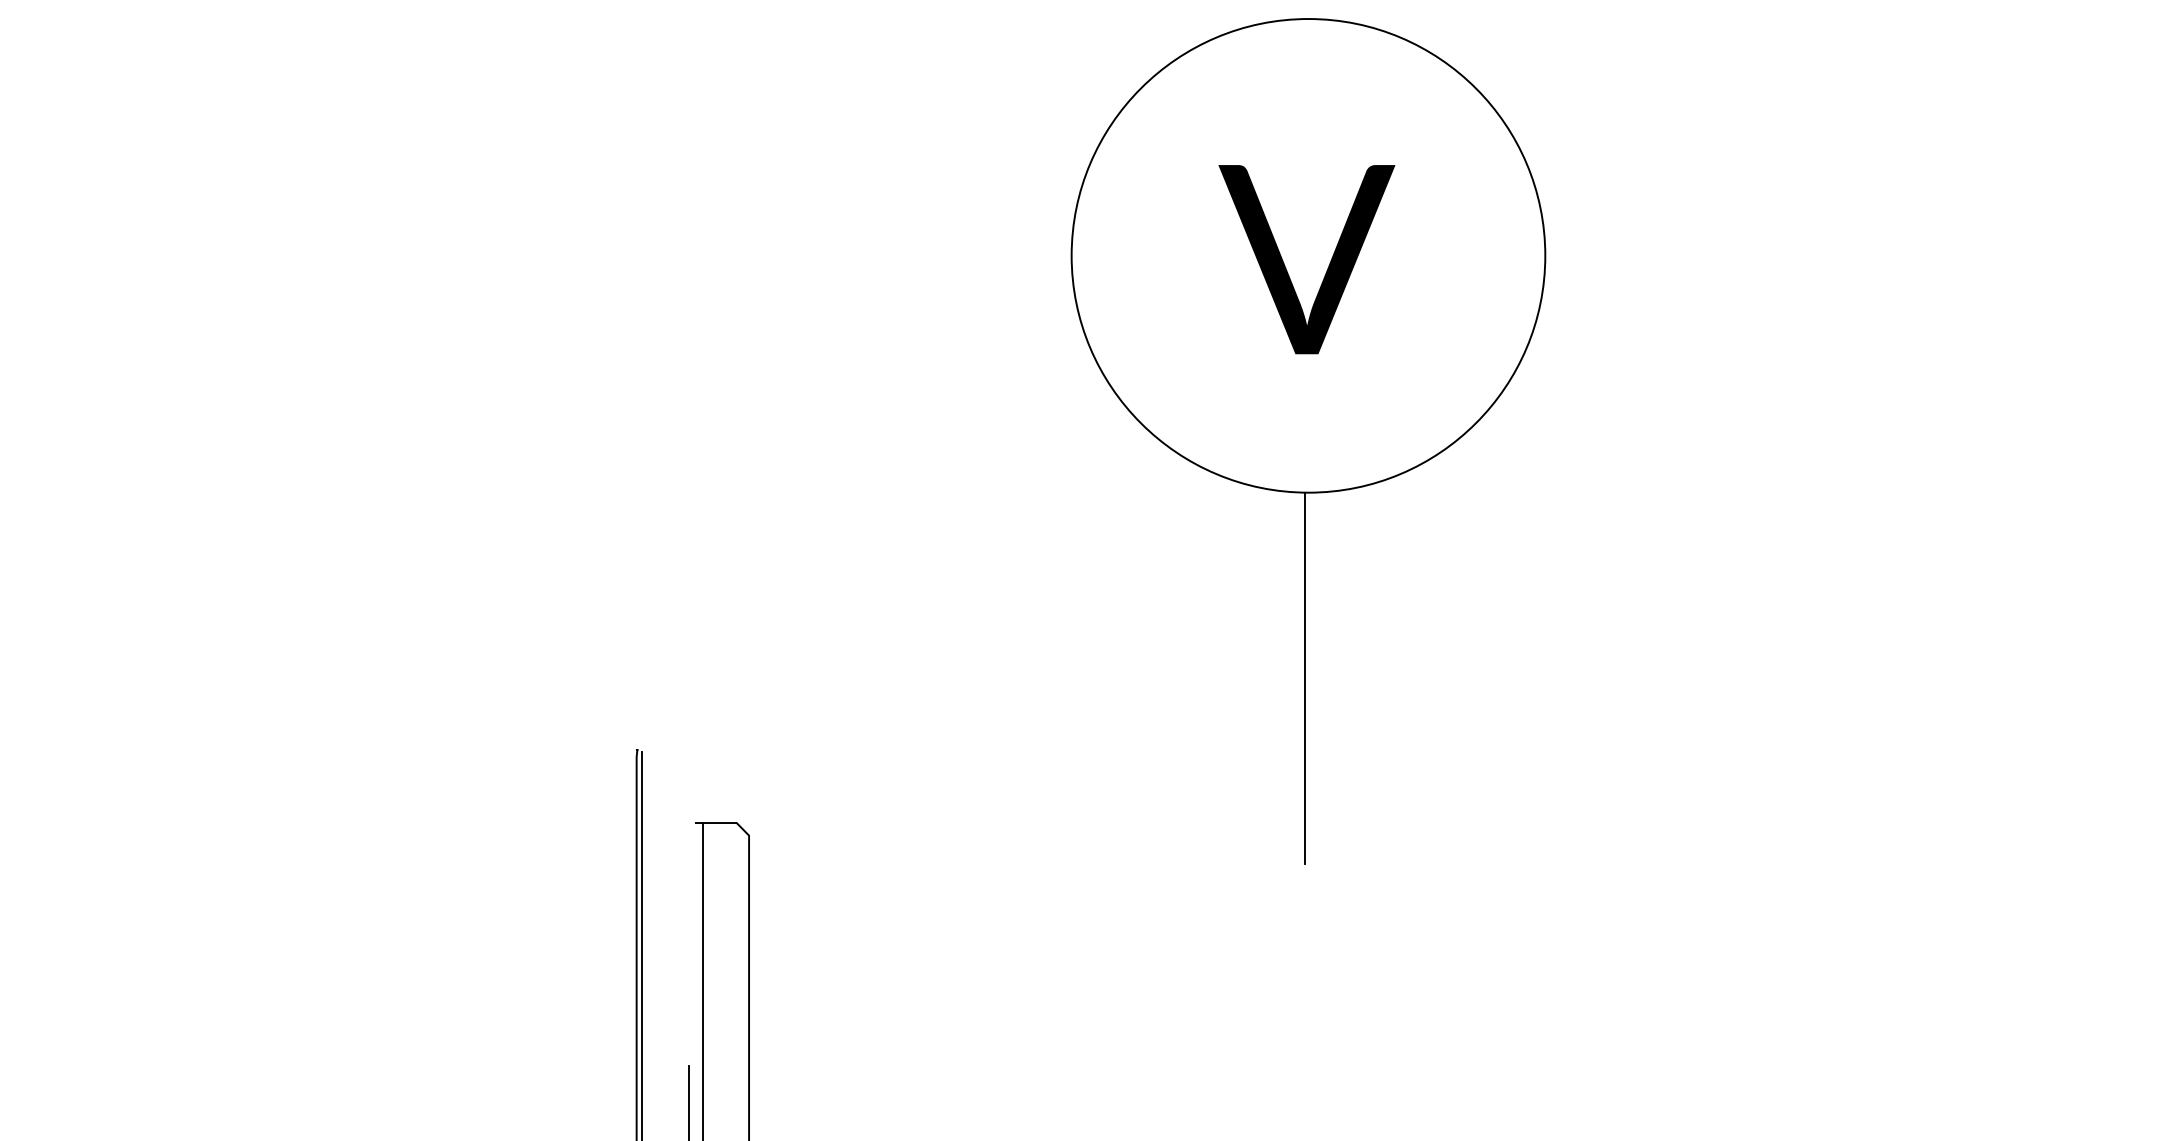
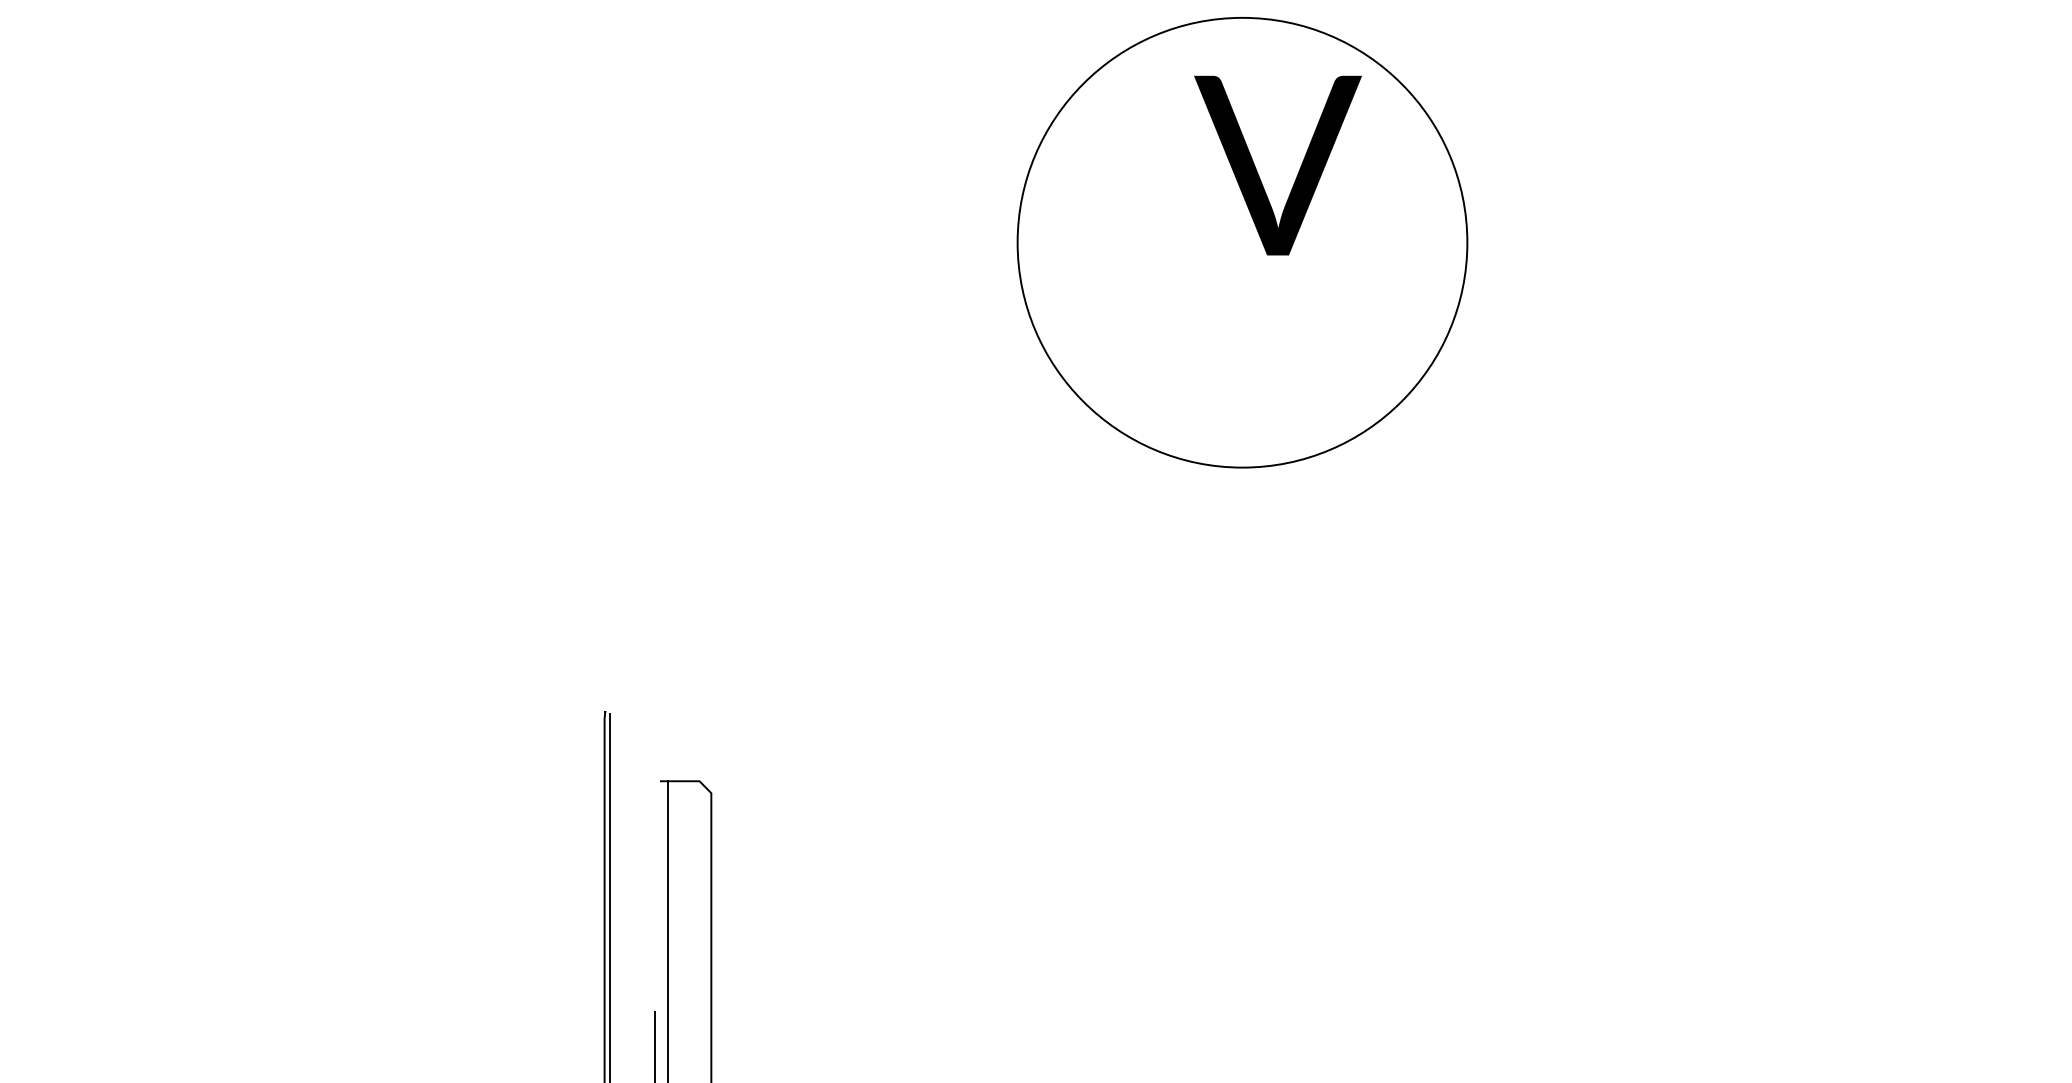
text: (1306, 259) -> (1277, 165), moved
line: (1304, 678) -> (1238, 644), removed

